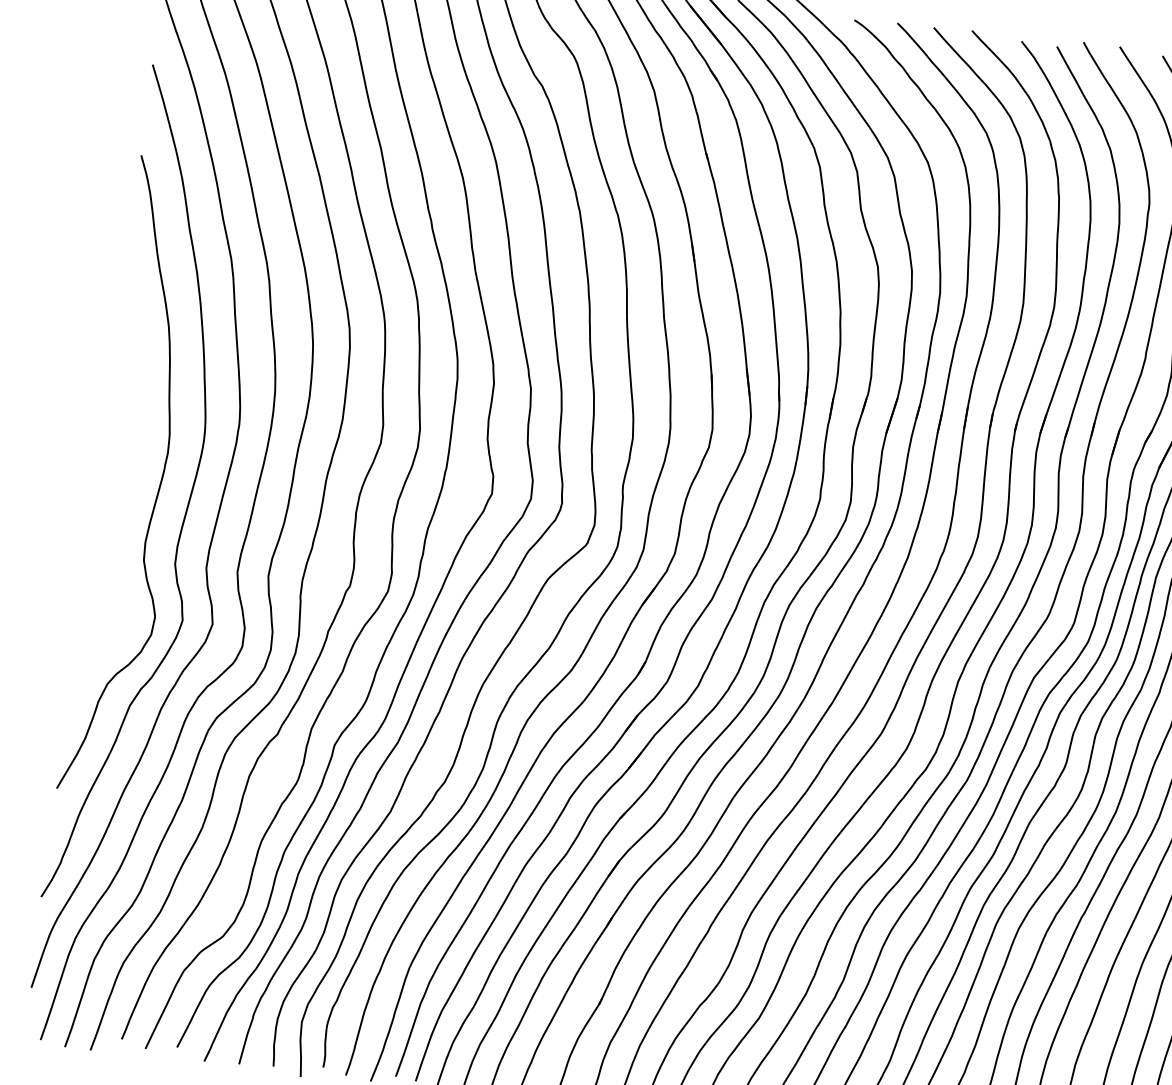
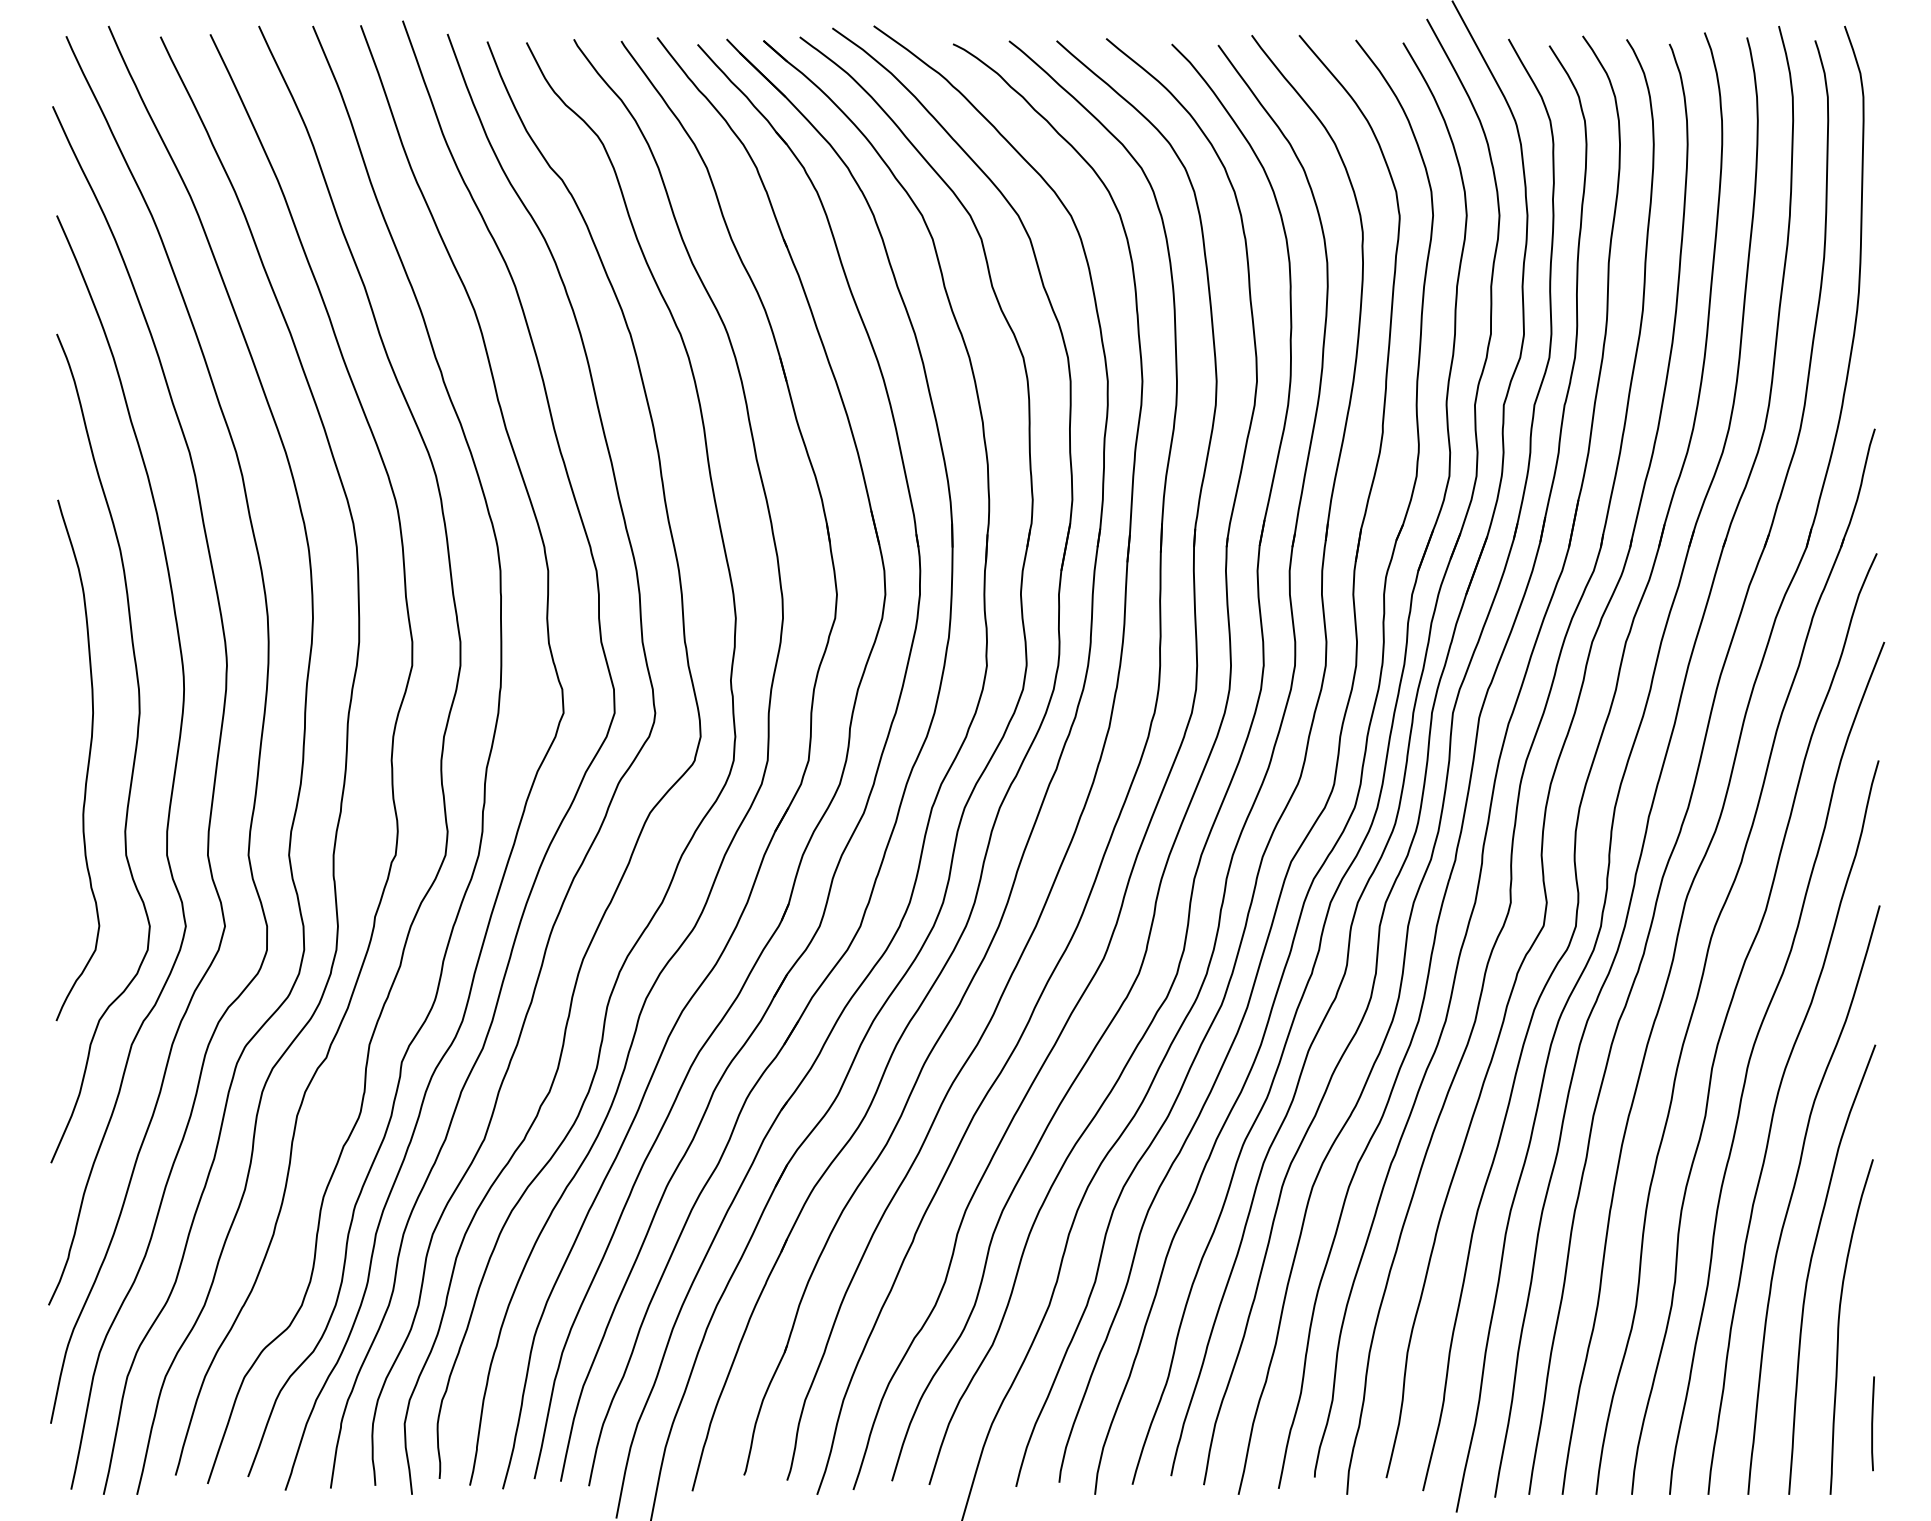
curve: (123, 486) -> (87, 763), added

